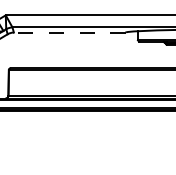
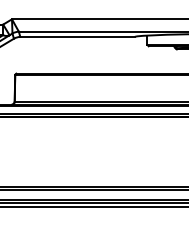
line: (69, 32) -> (77, 36), dashed -> solid

